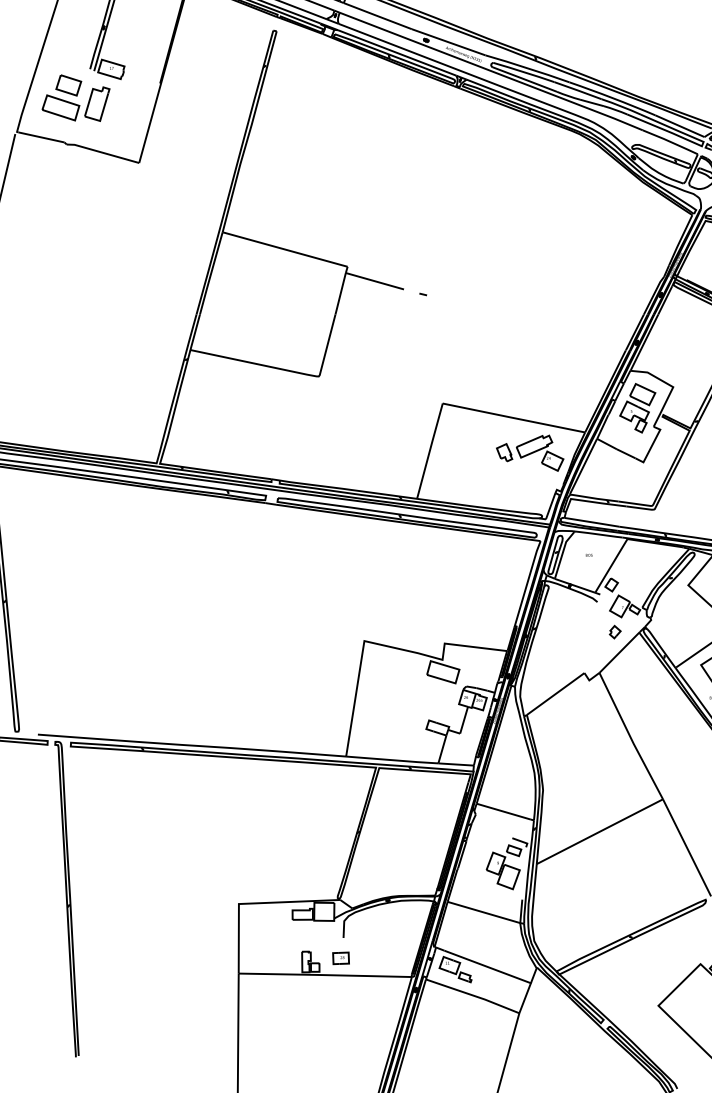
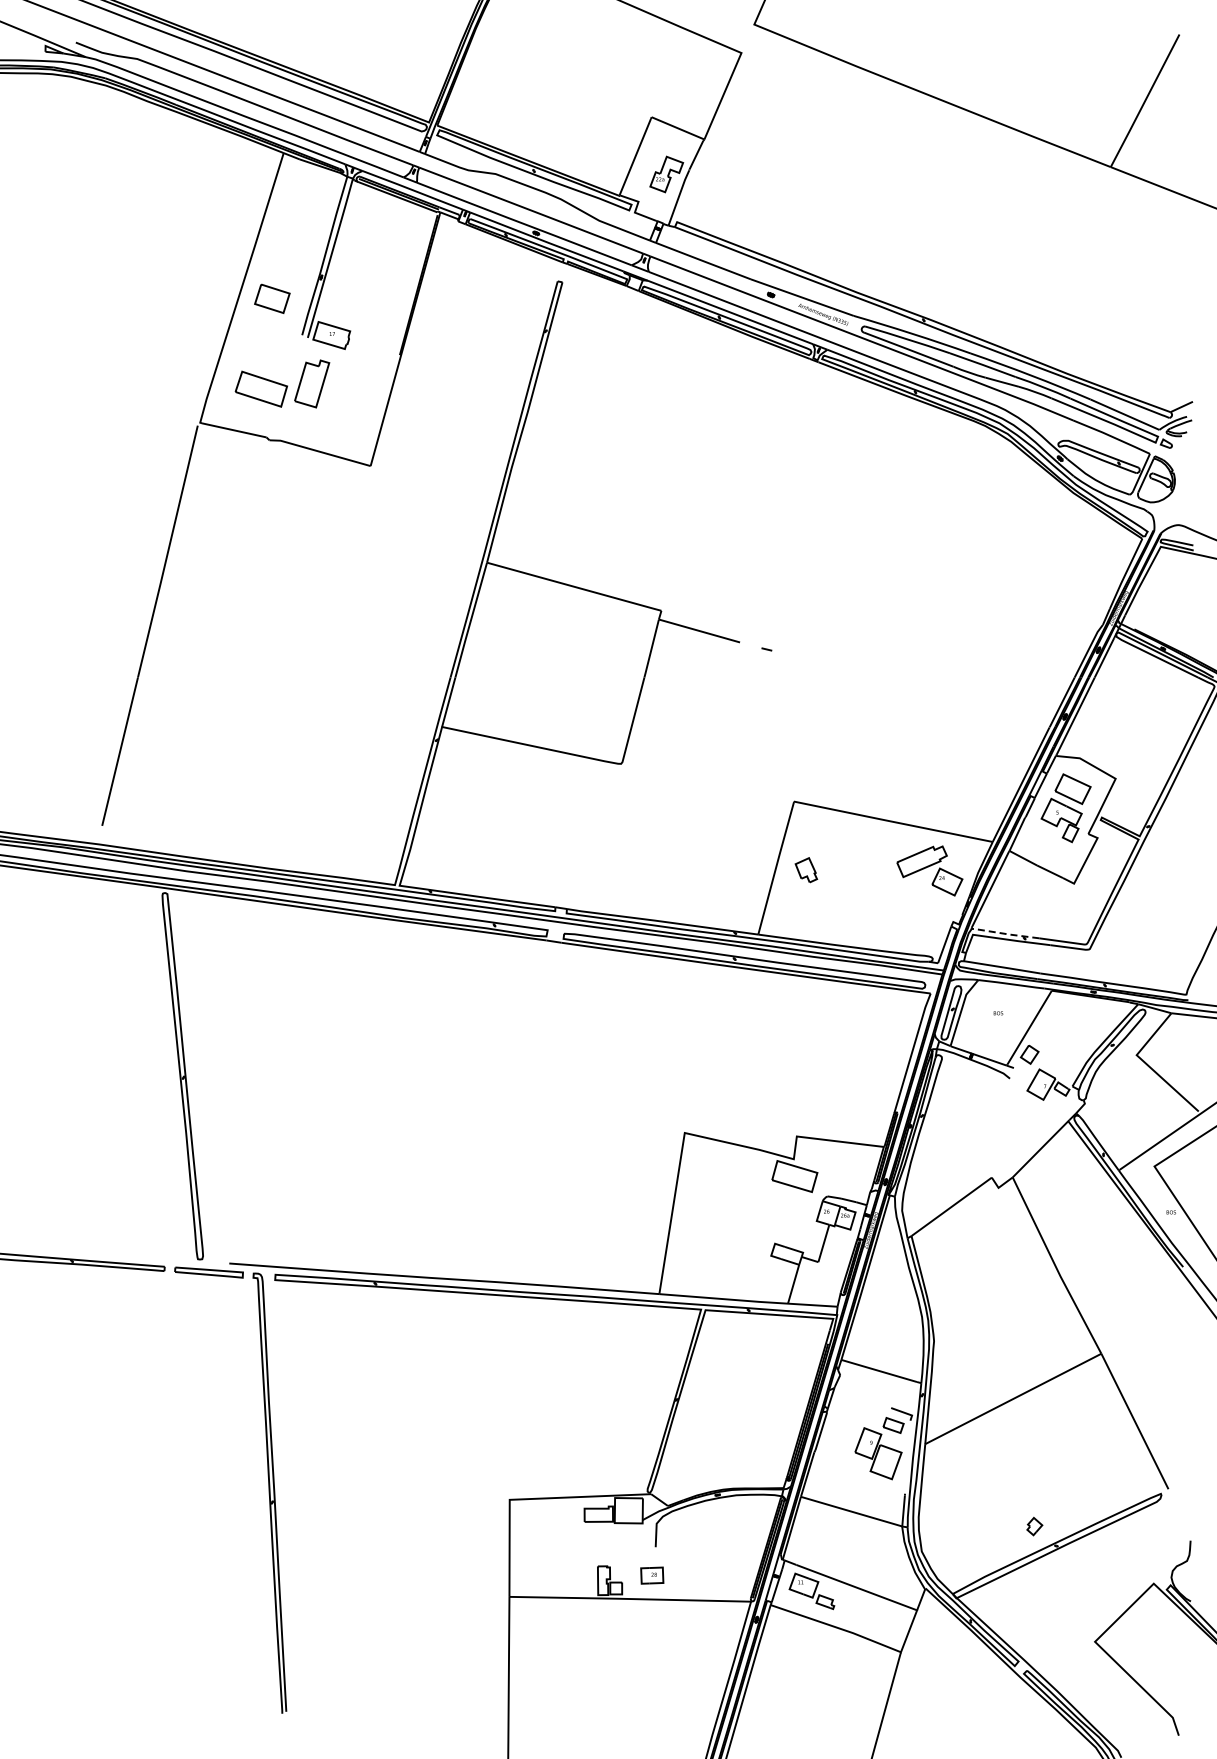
part: (68, 85) -> (272, 298), moved
part: (504, 452) -> (806, 870), moved
line: (593, 498) -> (1004, 933), solid -> dashed
part: (615, 632) -> (1034, 1526), moved

